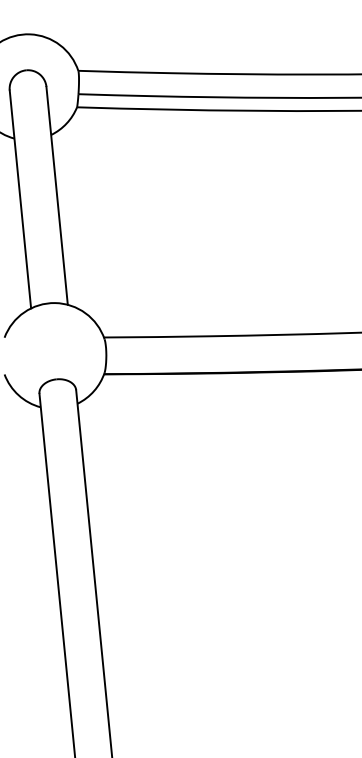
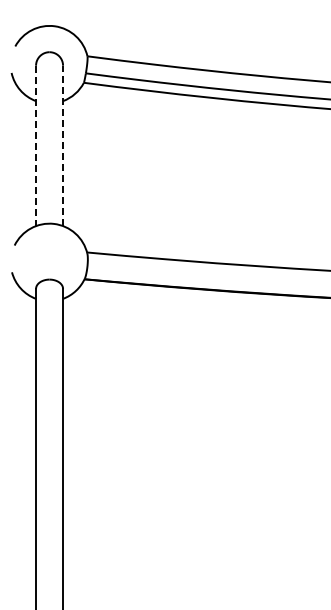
line: (57, 195) -> (63, 145), solid -> dashed
line: (21, 200) -> (36, 146), solid -> dashed

